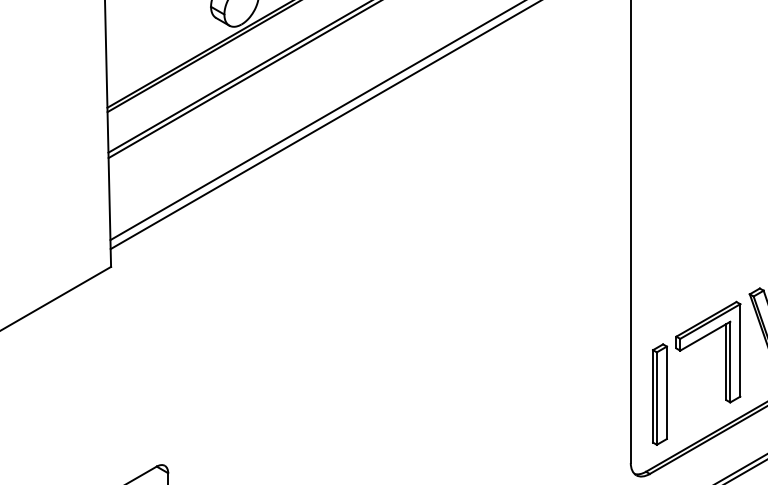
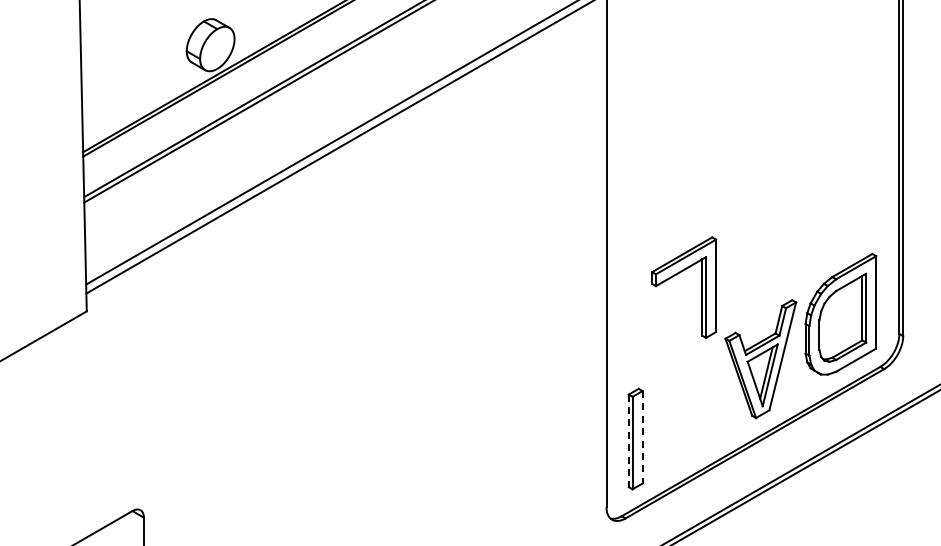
part: (702, 339) -> (678, 274), moved
line: (666, 393) -> (642, 437), solid -> dashed
line: (652, 397) -> (628, 441), solid -> dashed

